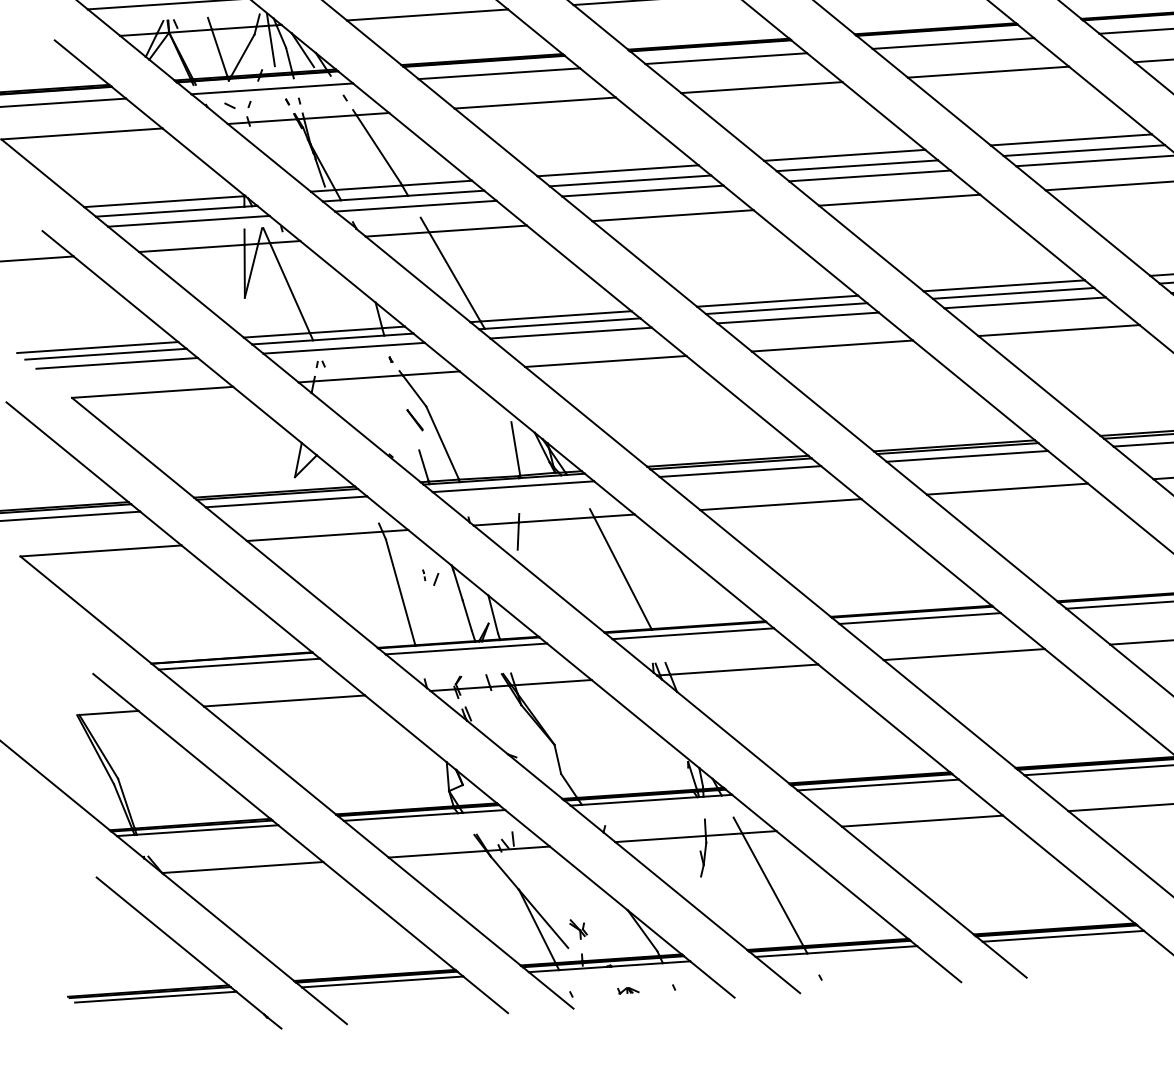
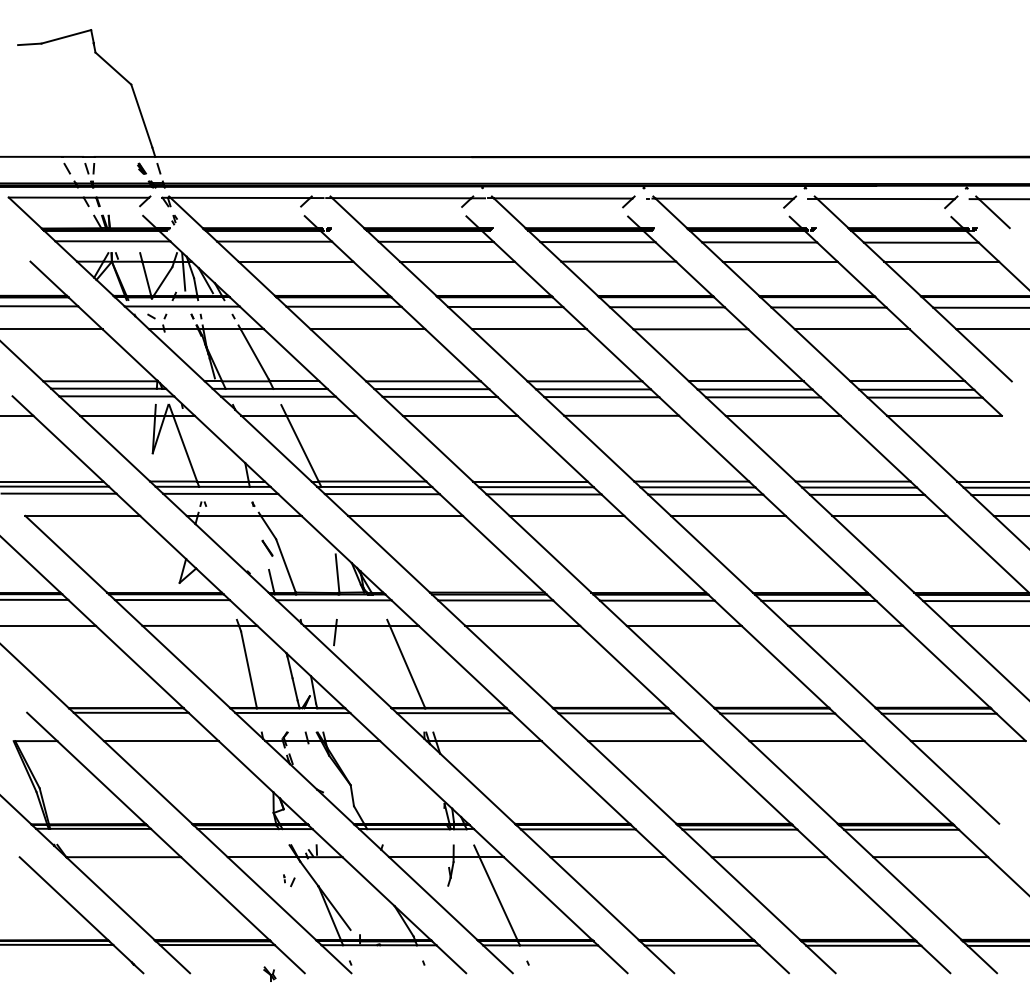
part: (431, 577) -> (289, 880), moved
part: (578, 928) -> (269, 973), moved
part: (628, 989) -> (391, 962), removed

